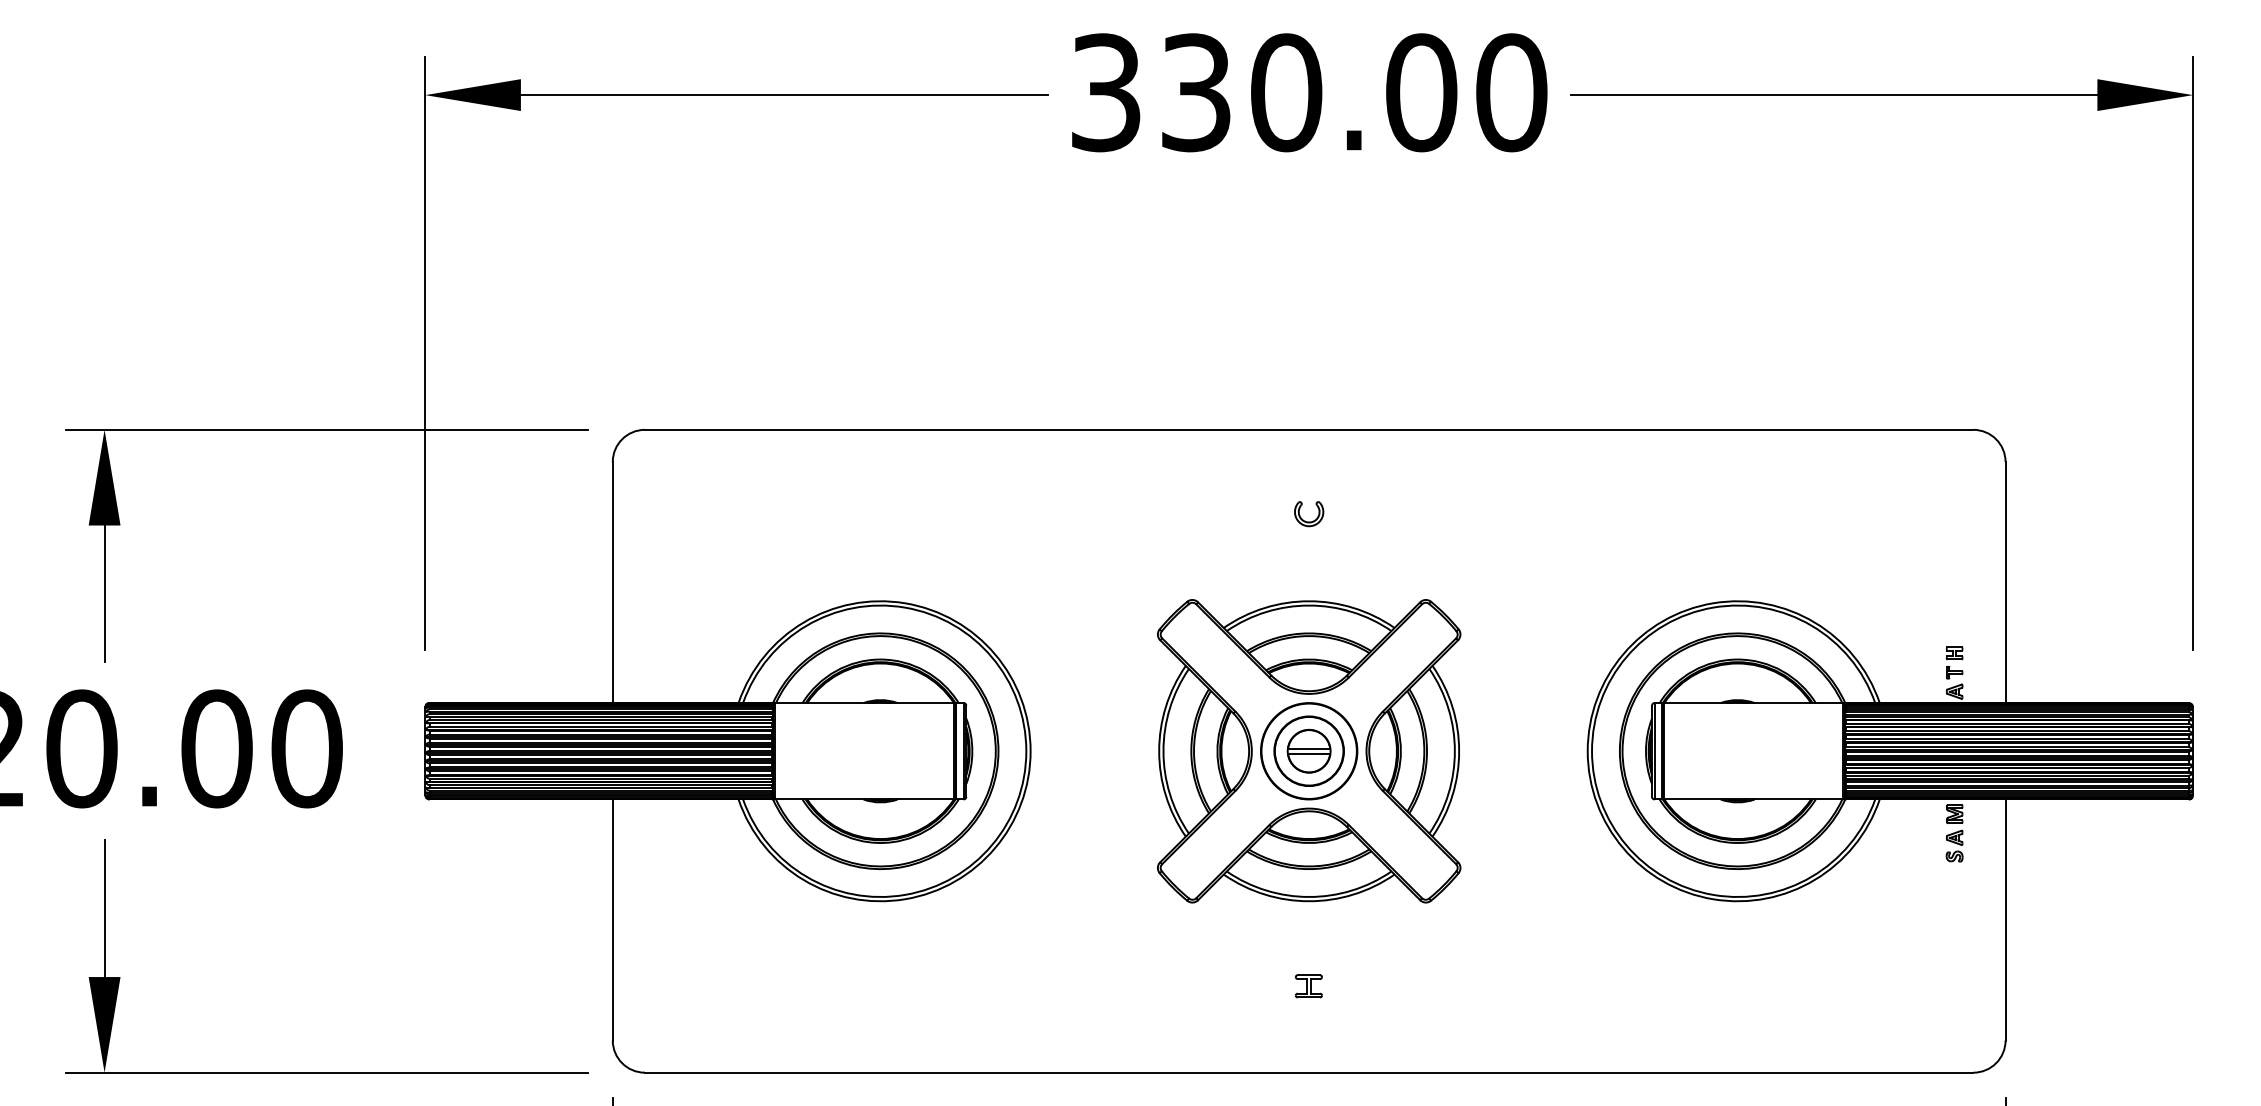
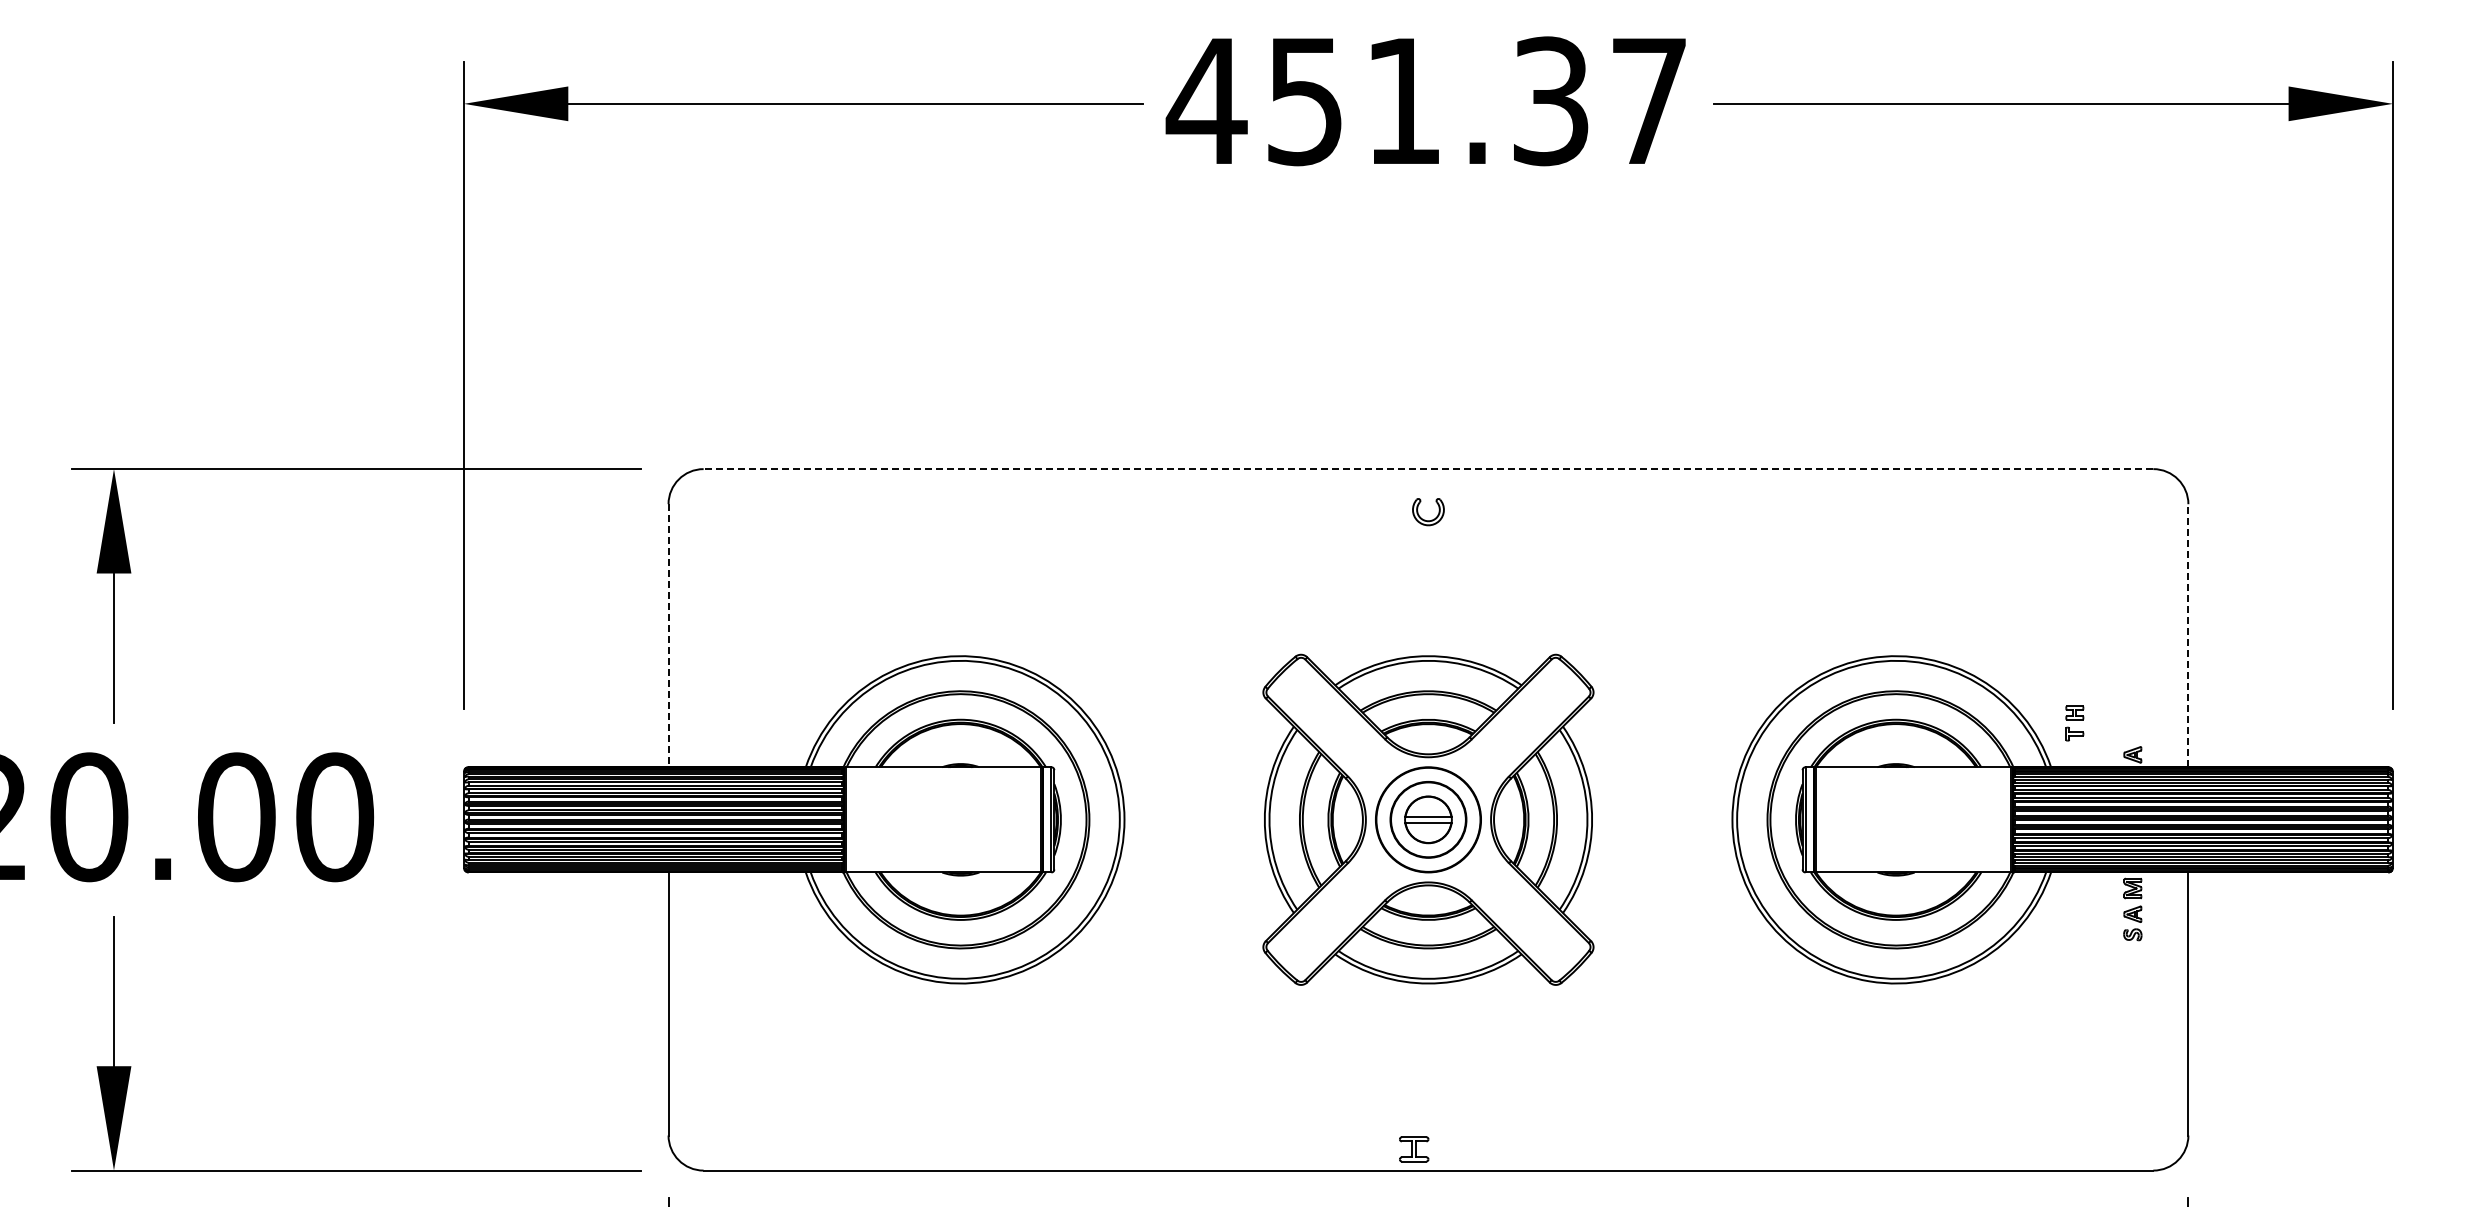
text: (1307, 92) -> (1426, 101), 330.00 -> 451.37
line: (1309, 430) -> (1428, 469), solid -> dashed
part: (1306, 520) -> (1425, 519), moved
line: (612, 582) -> (668, 635), solid -> dashed
line: (2005, 582) -> (2188, 635), solid -> dashed
part: (1954, 662) -> (2074, 723), moved
part: (1309, 986) -> (1414, 1149), moved

